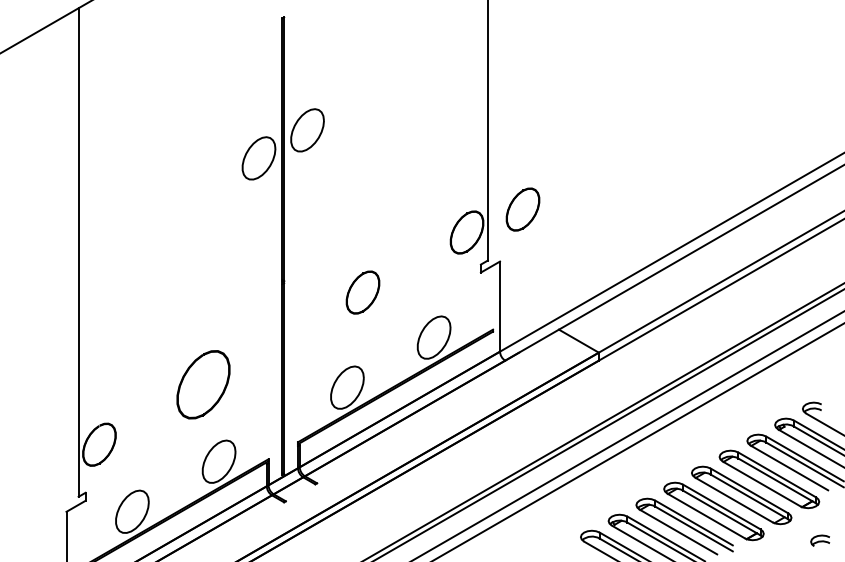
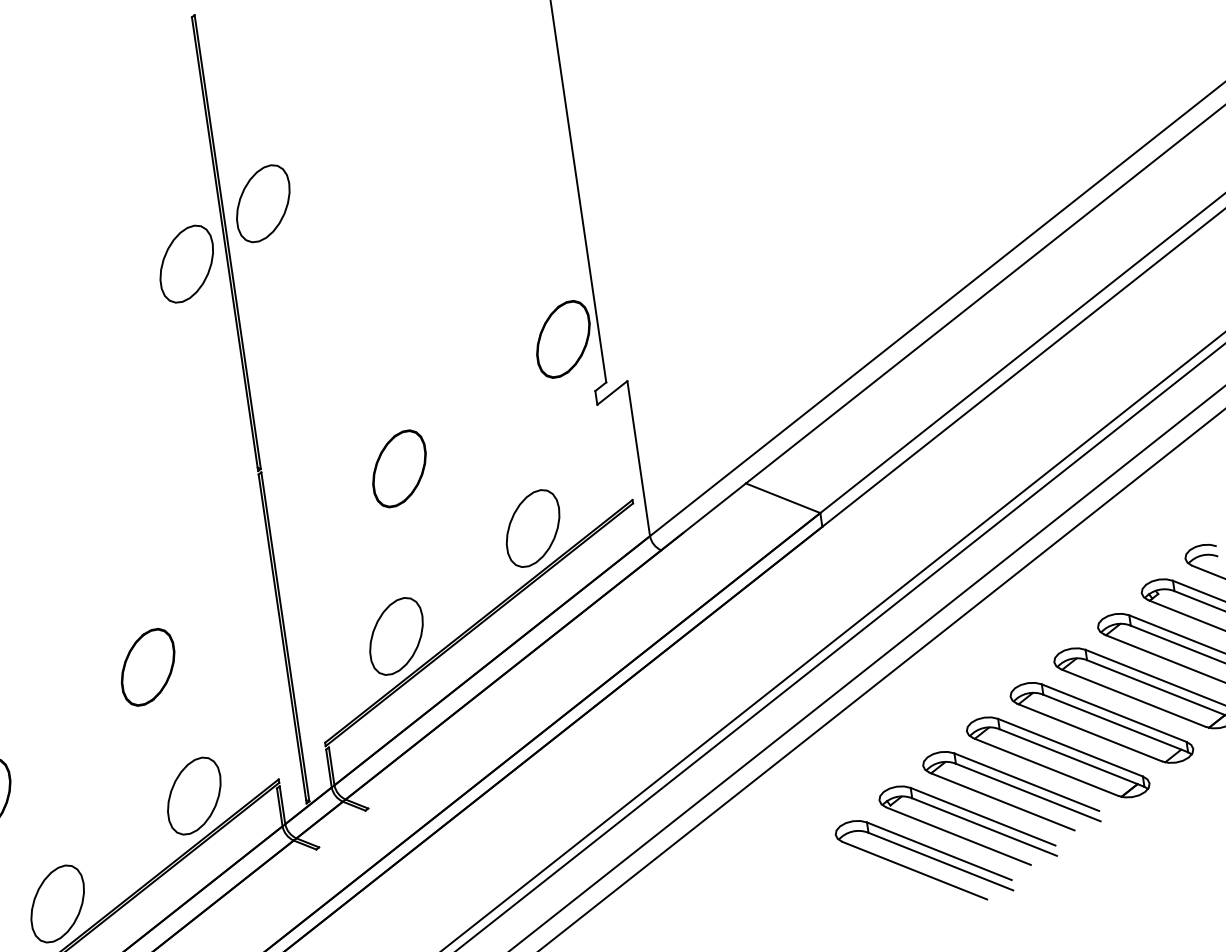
part: (522, 209) -> (653, 285), removed
part: (203, 384) -> (148, 667), size x0.62

